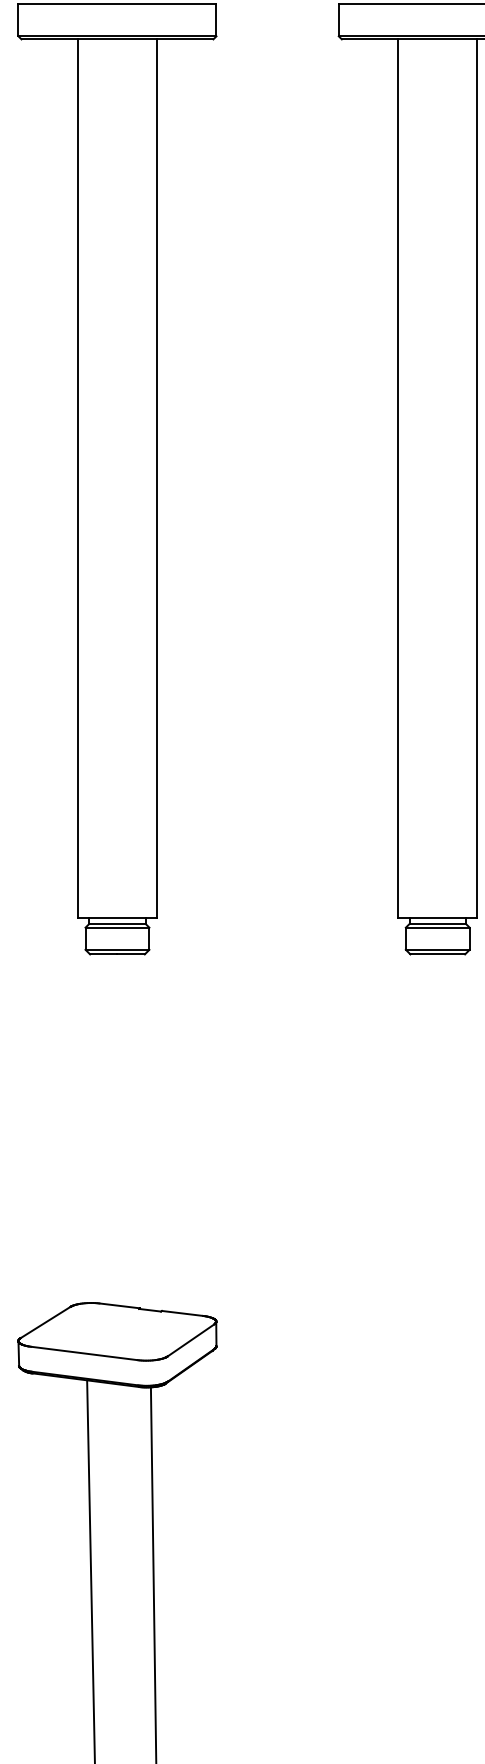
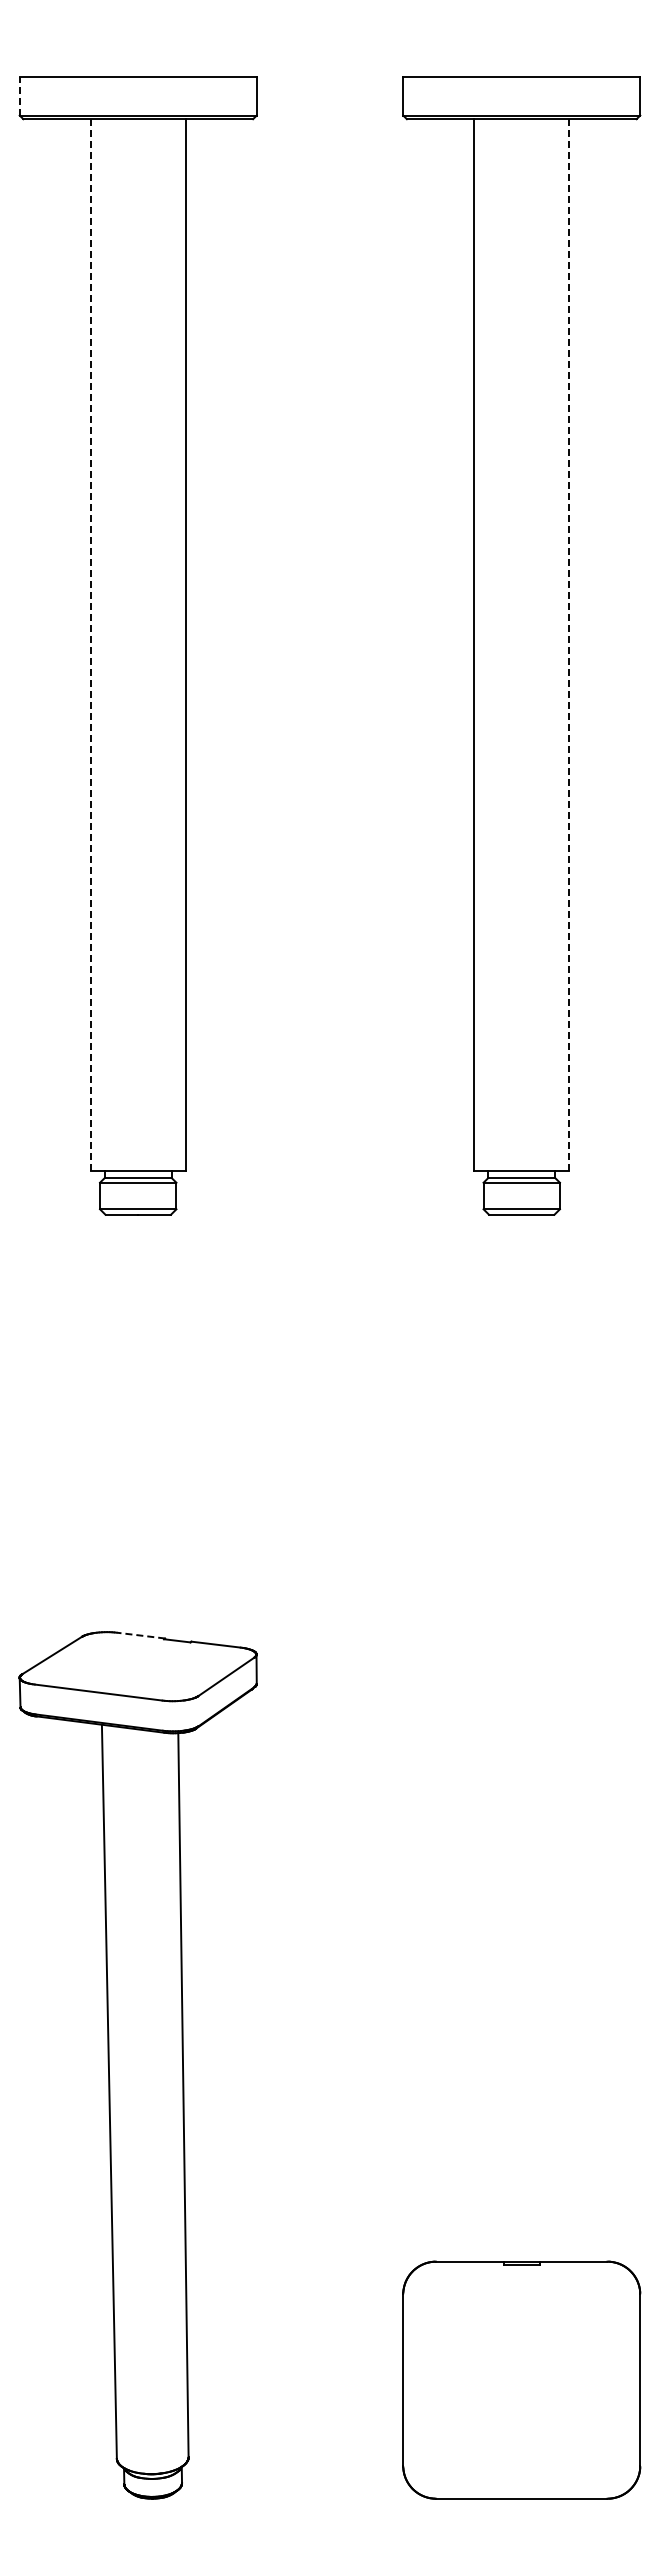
line: (18, 19) -> (19, 95), solid -> dashed
line: (77, 478) -> (90, 645), solid -> dashed
line: (477, 478) -> (569, 645), solid -> dashed
line: (119, 1305) -> (140, 1635), solid -> dashed

